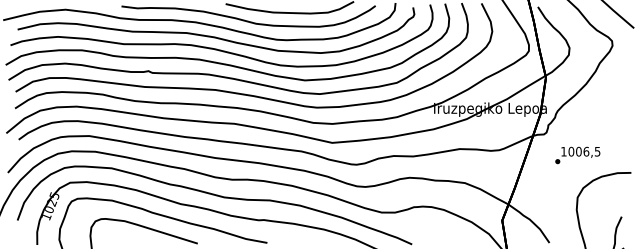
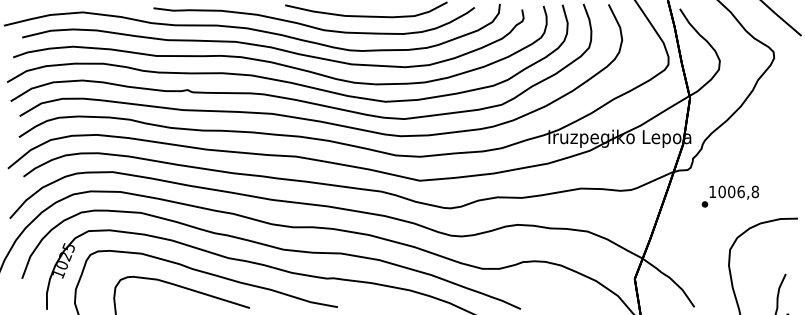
text: (597, 151) -> (755, 191), 1006,5 -> 1006,8

